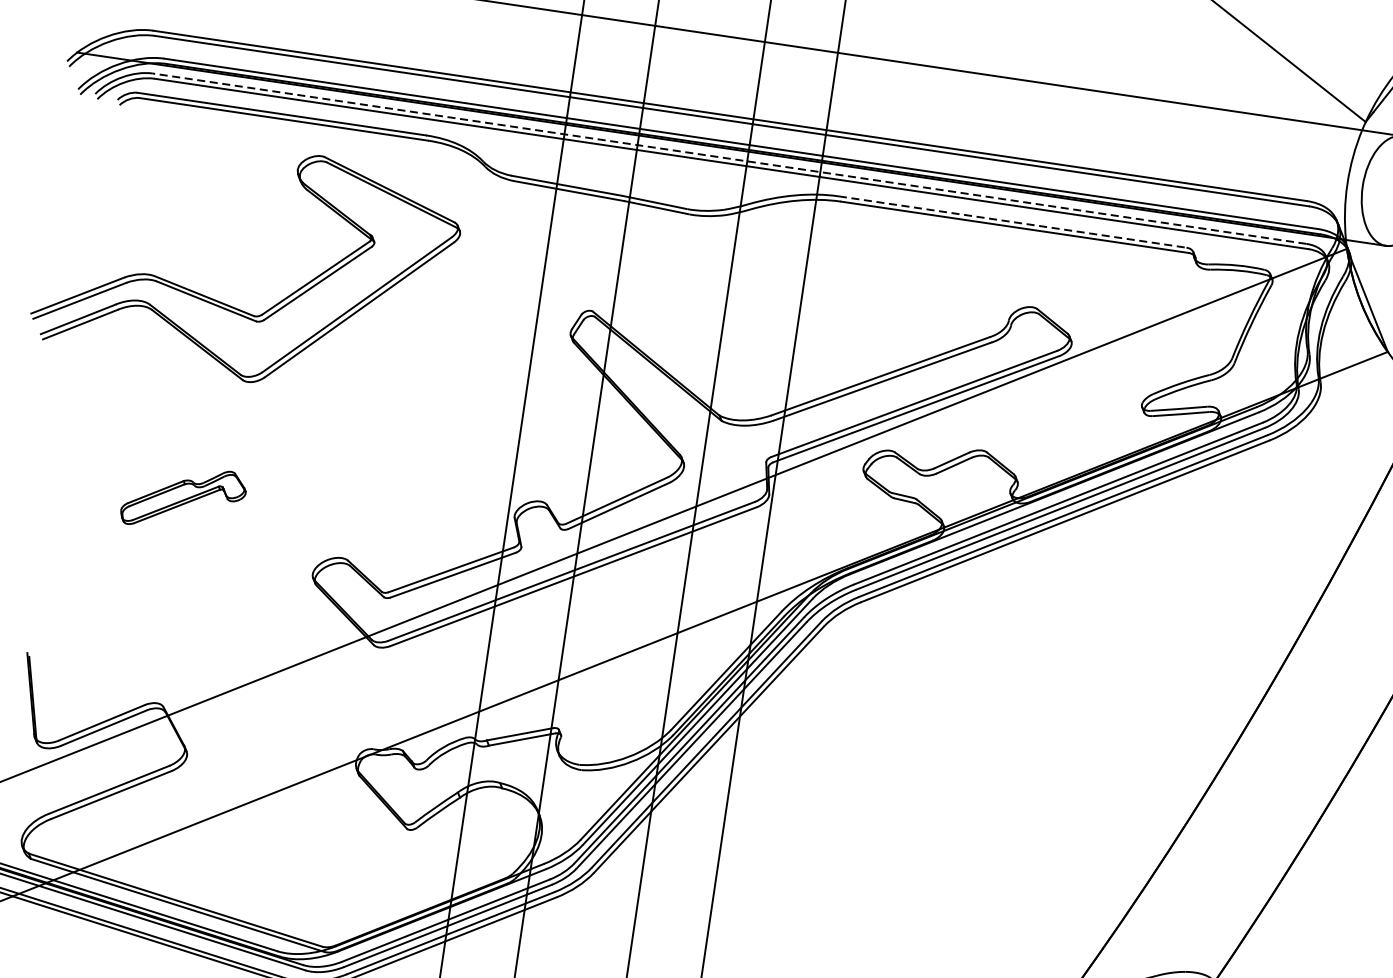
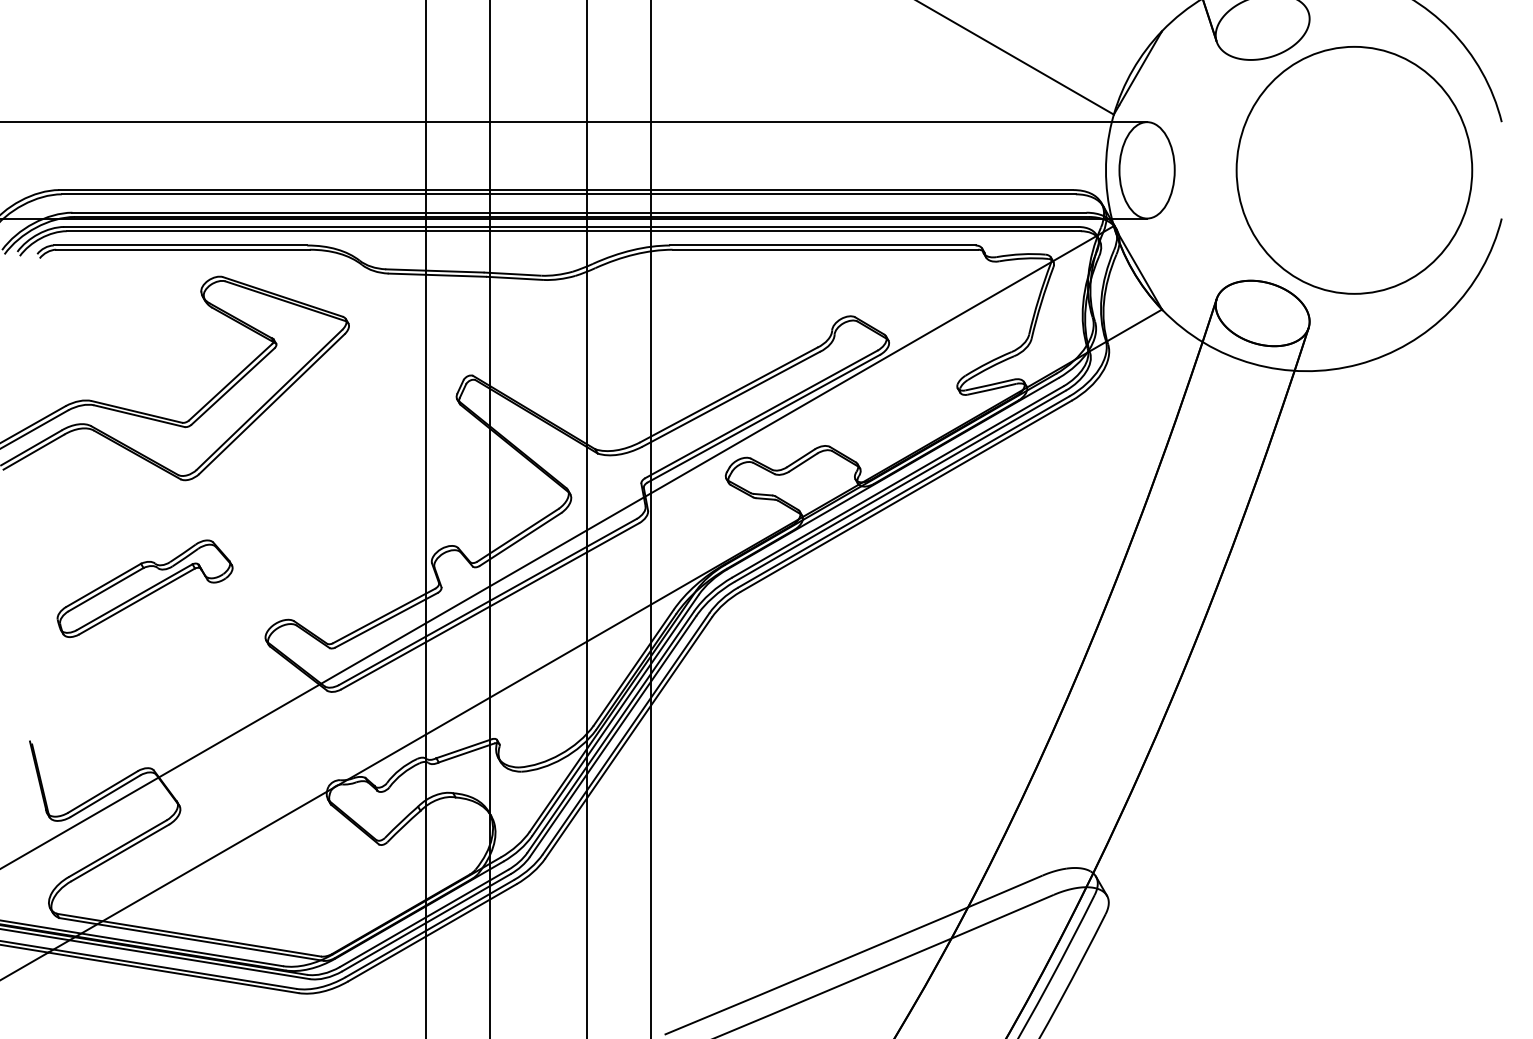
line: (728, 158) -> (570, 226), dashed -> solid
line: (1012, 221) -> (822, 245), dashed -> solid
part: (183, 498) -> (144, 588), size x1.67

